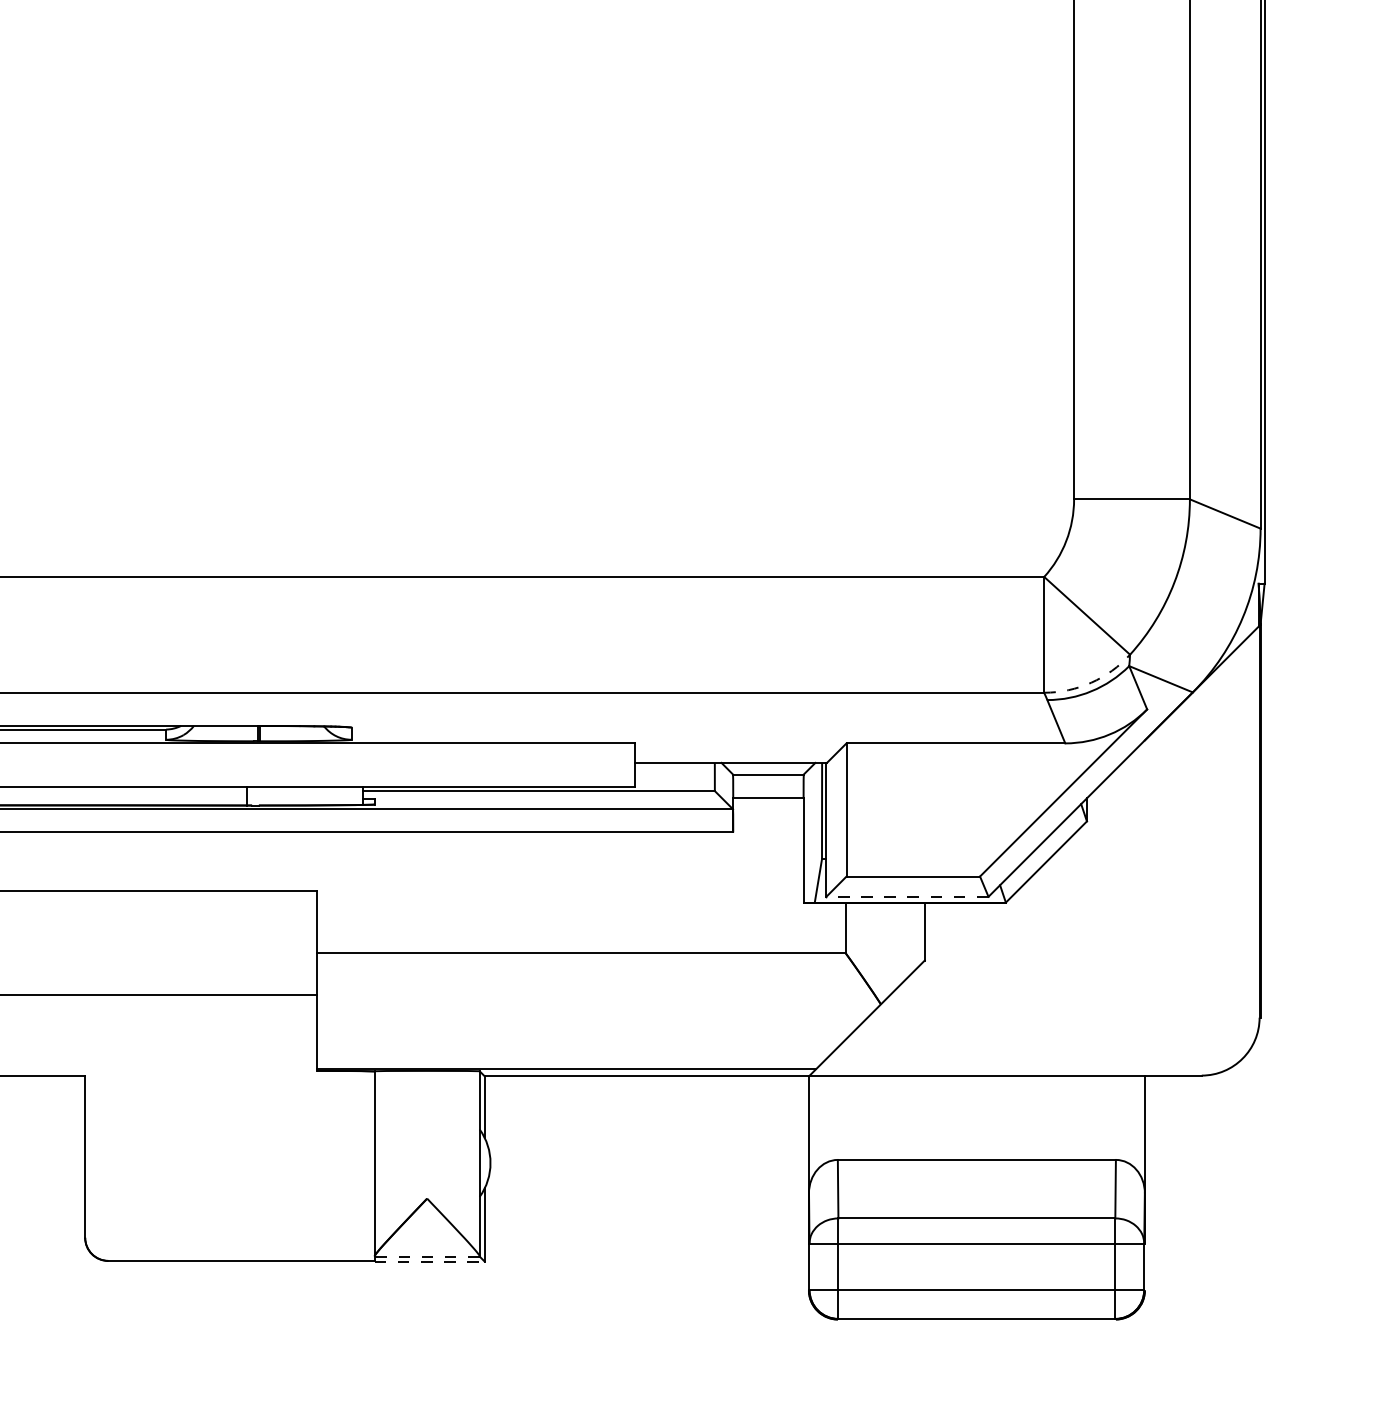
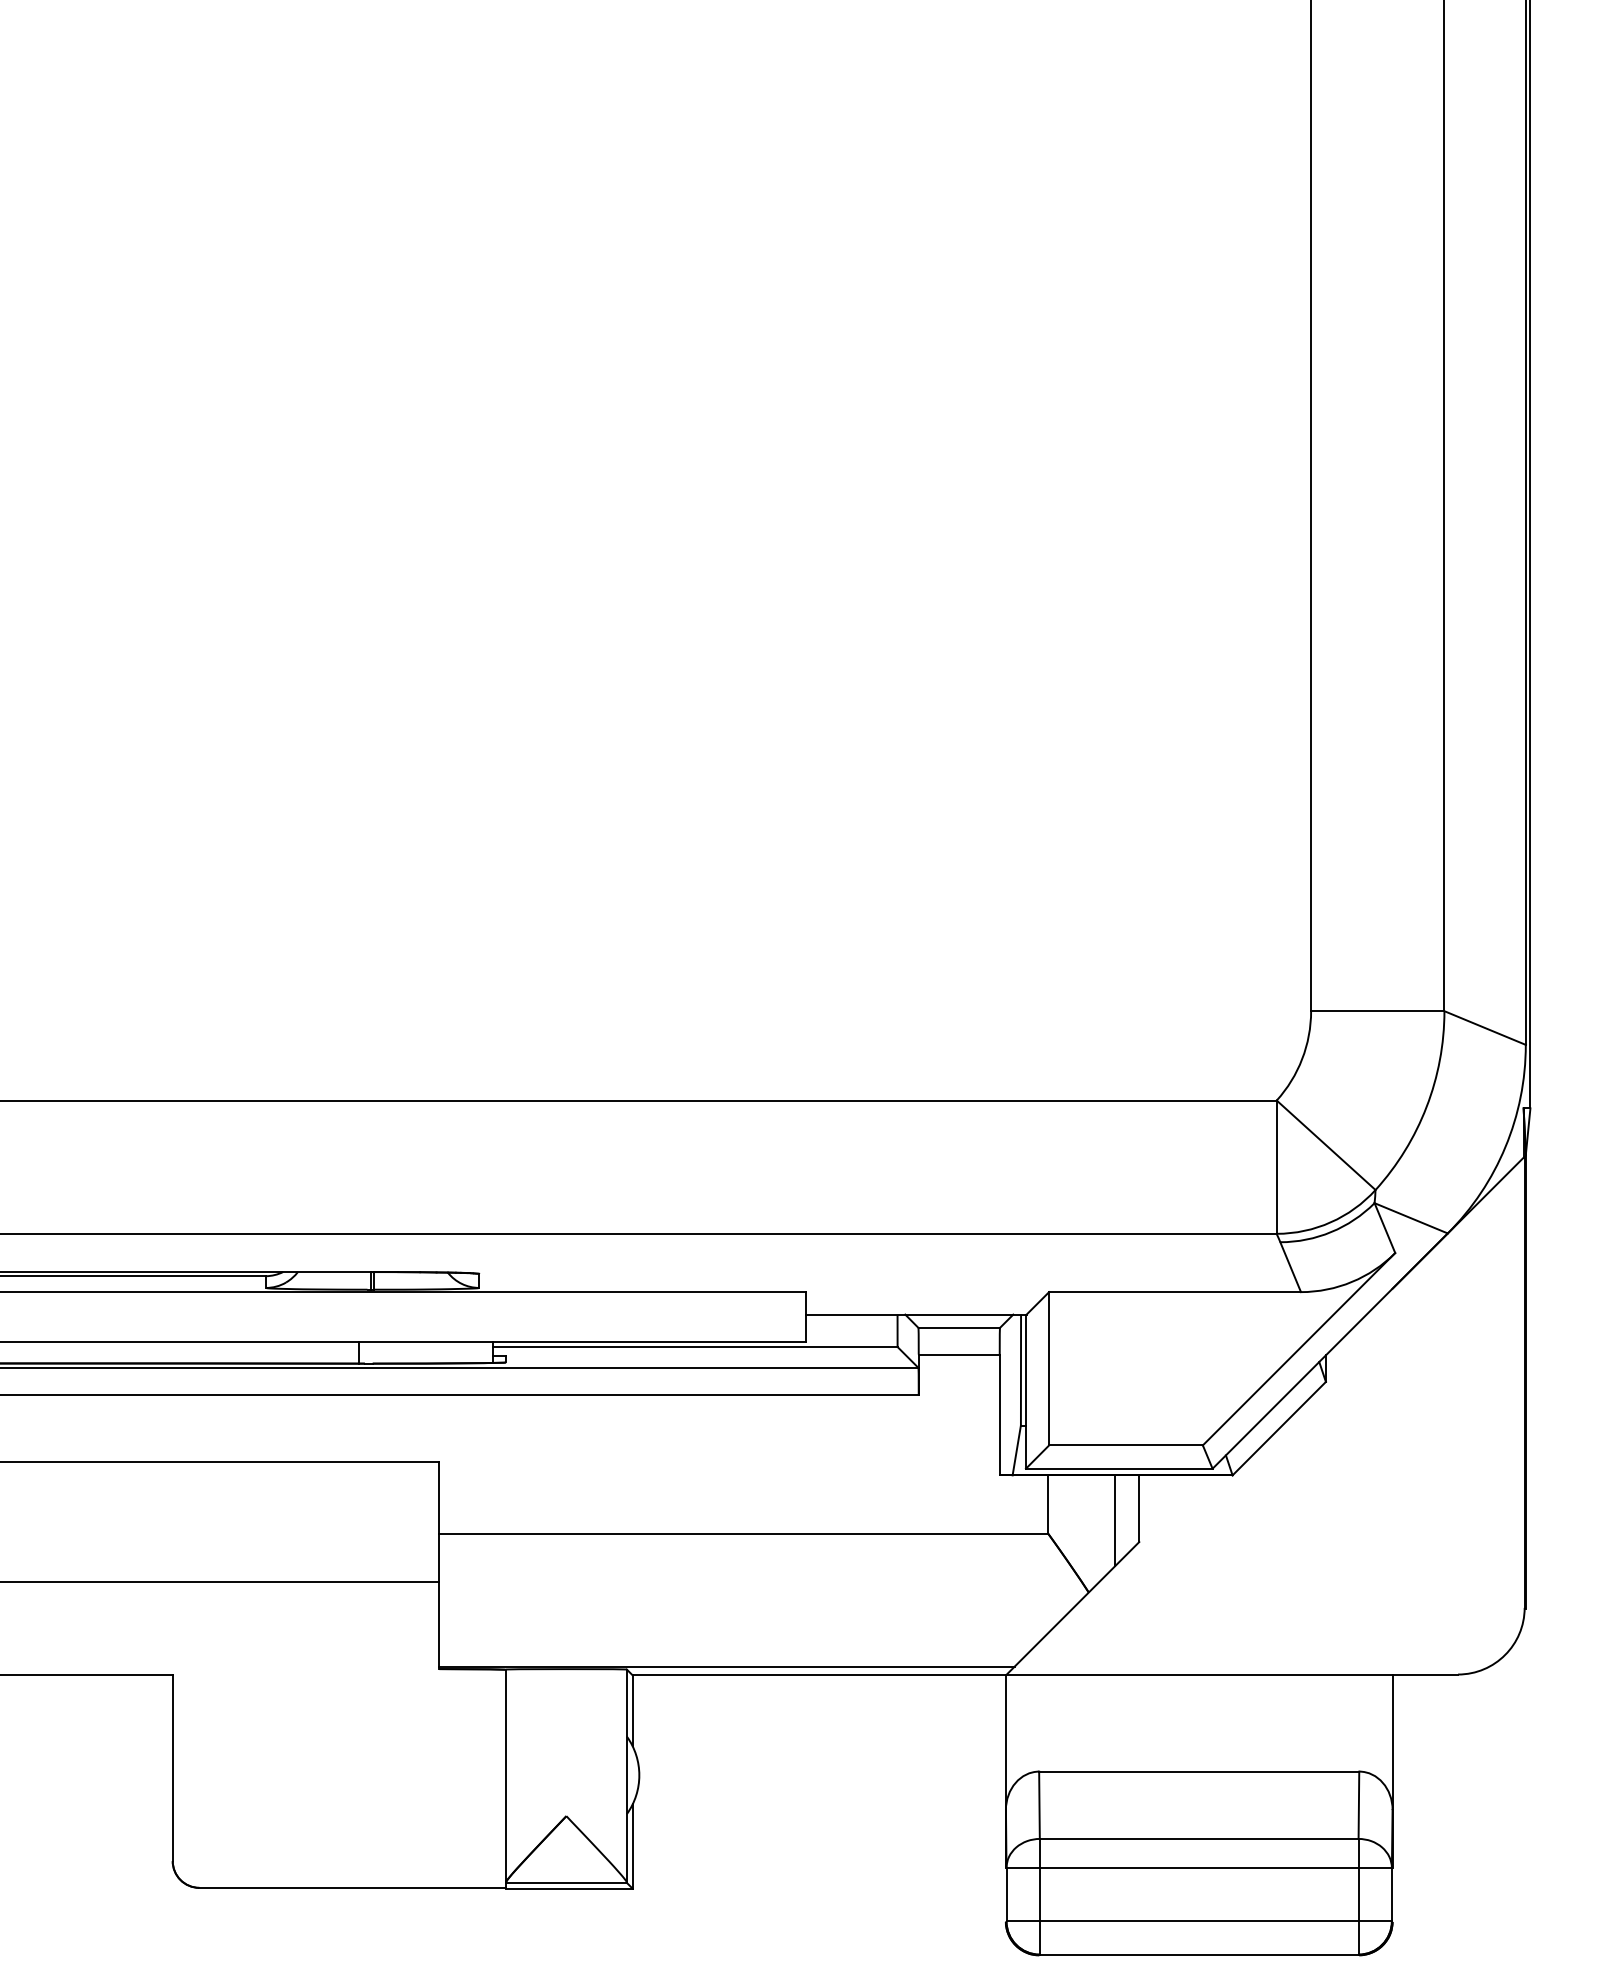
arc: (1090, 682) -> (1330, 1222), dashed -> solid
line: (906, 896) -> (1118, 1468), dashed -> solid
line: (903, 941) -> (1114, 1520), added
line: (426, 1256) -> (565, 1882), dashed -> solid
line: (429, 1261) -> (569, 1888), dashed -> solid

